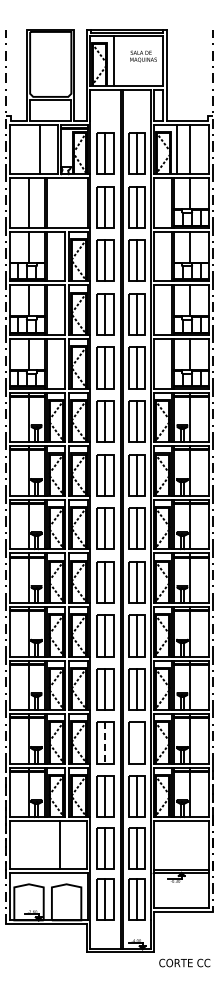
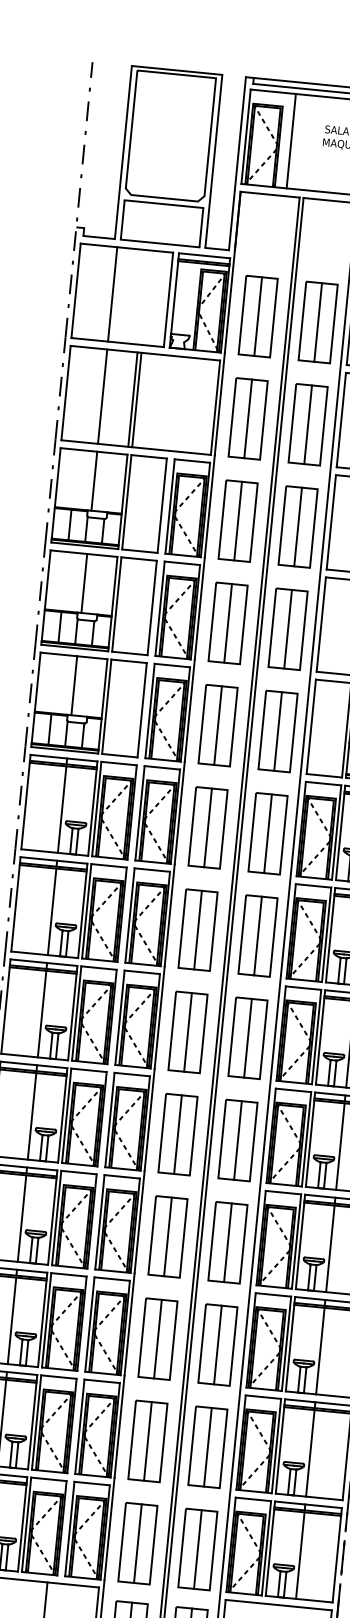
line: (39, 149) -> (112, 294), moved
line: (136, 742) -> (207, 1446), added
line: (105, 743) -> (148, 1442), dashed -> solid

